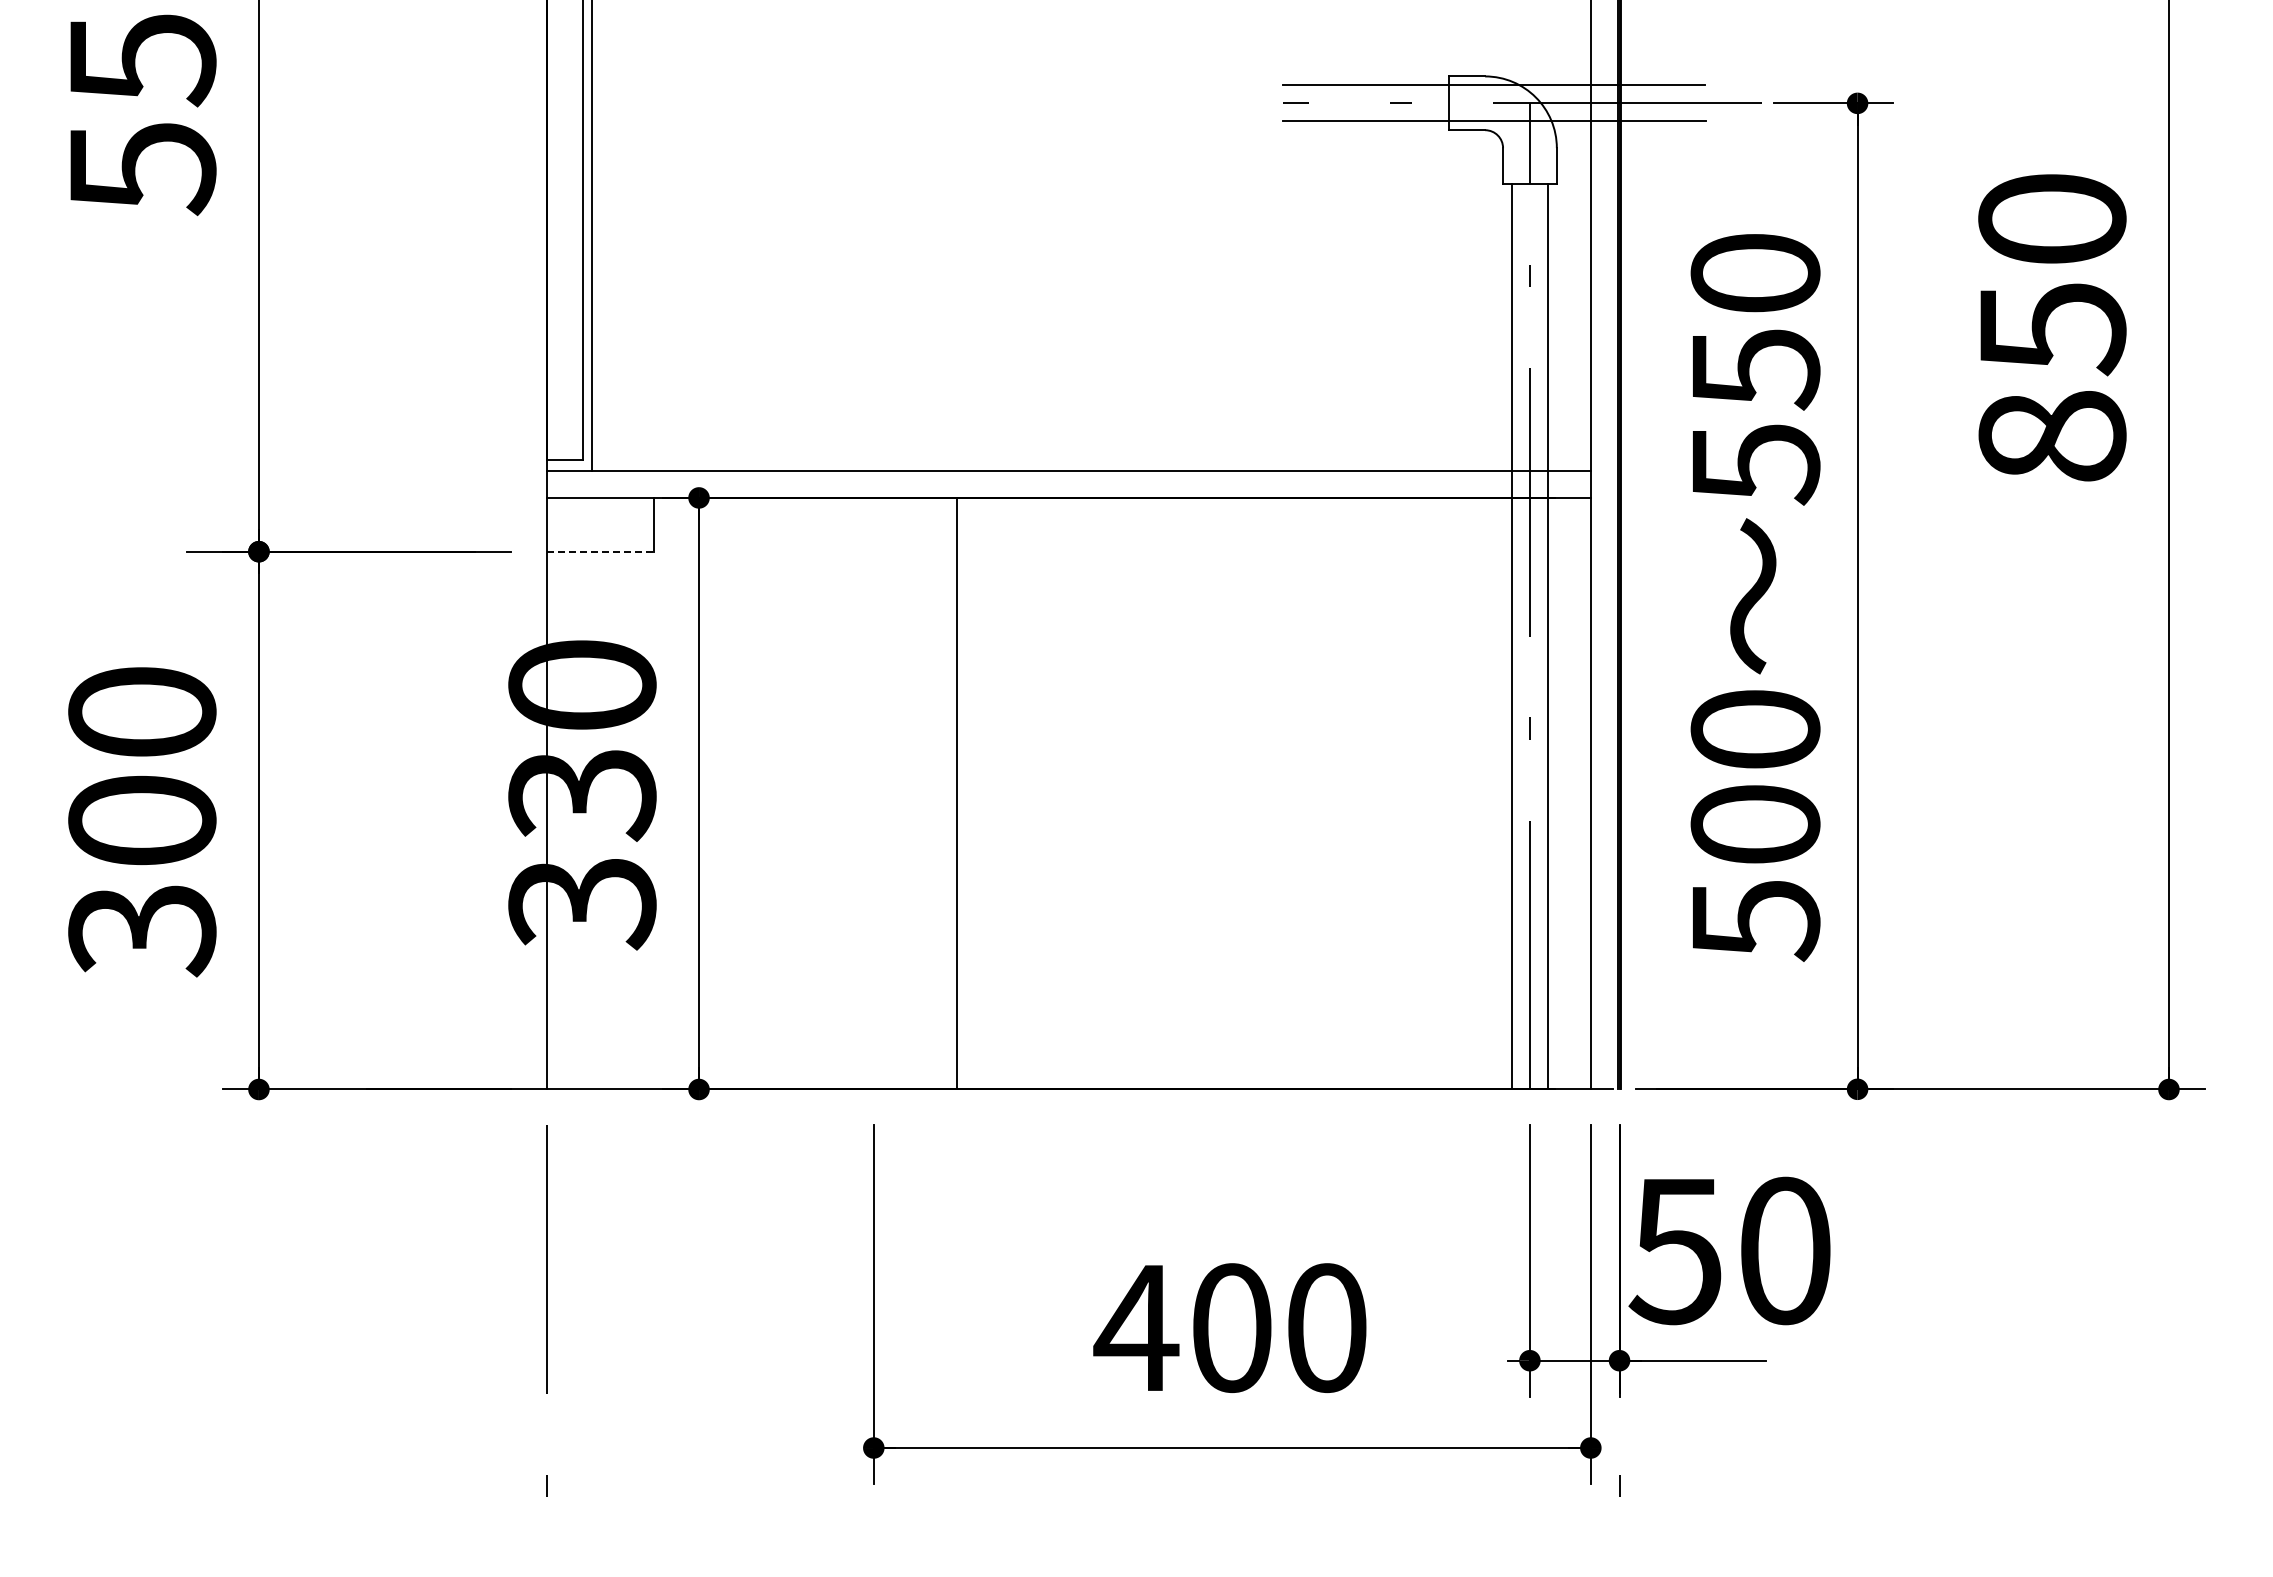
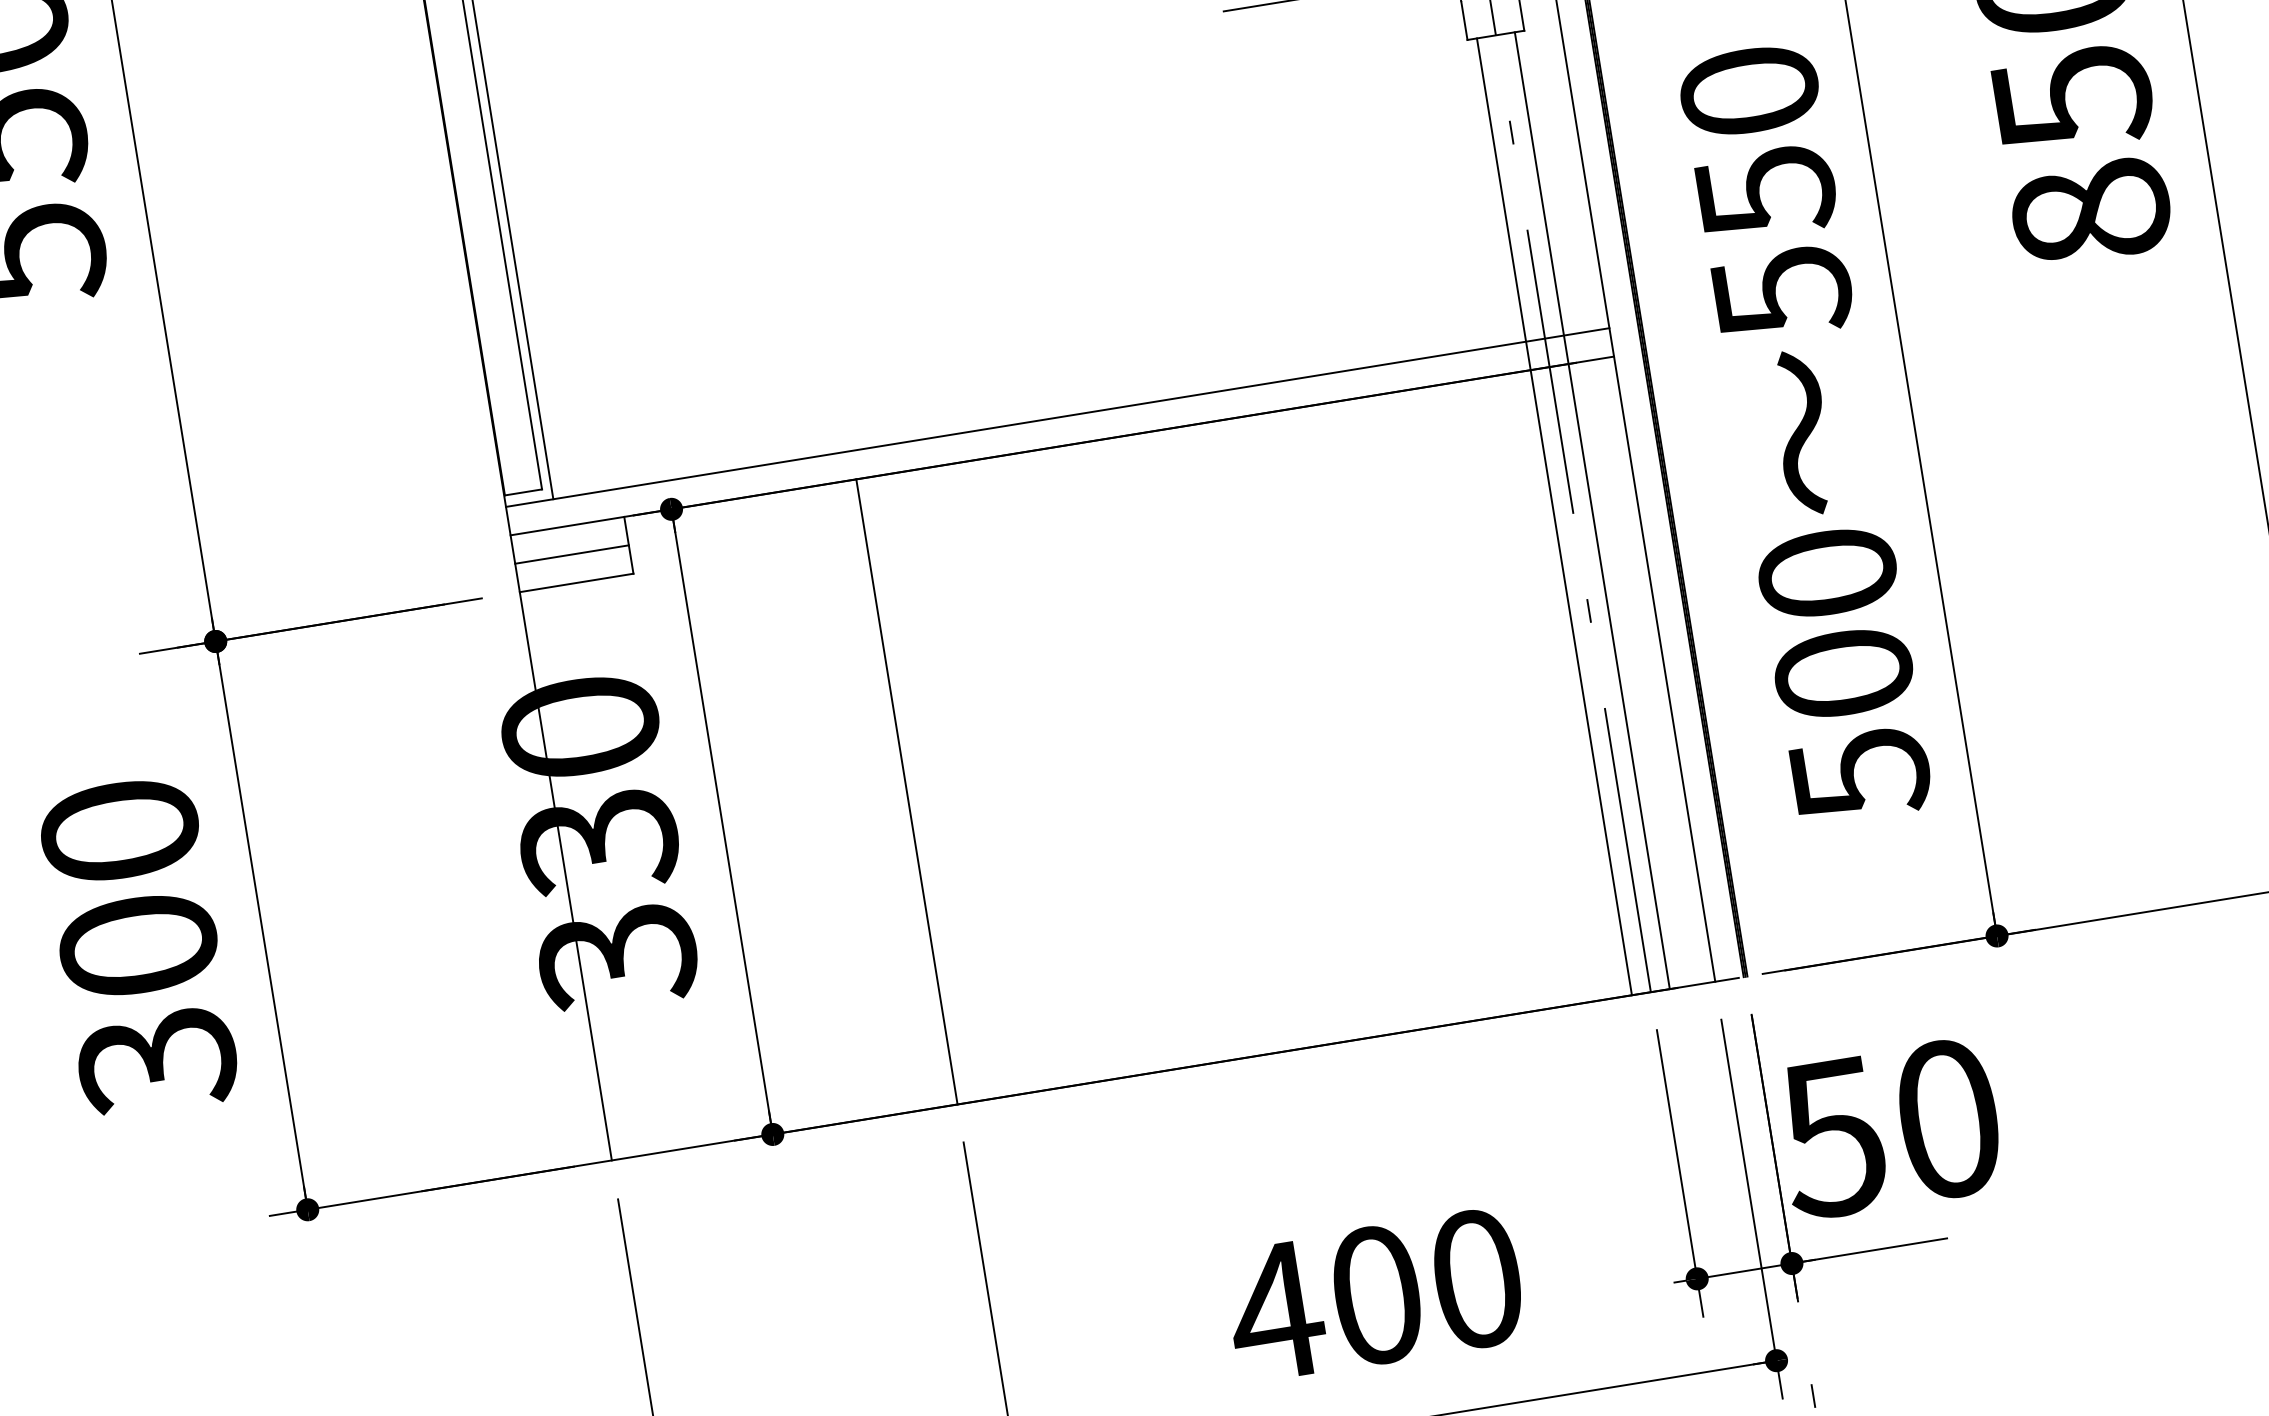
line: (600, 524) -> (571, 554), added
line: (600, 551) -> (576, 582), dashed -> solid
line: (956, 793) -> (906, 791), moved

